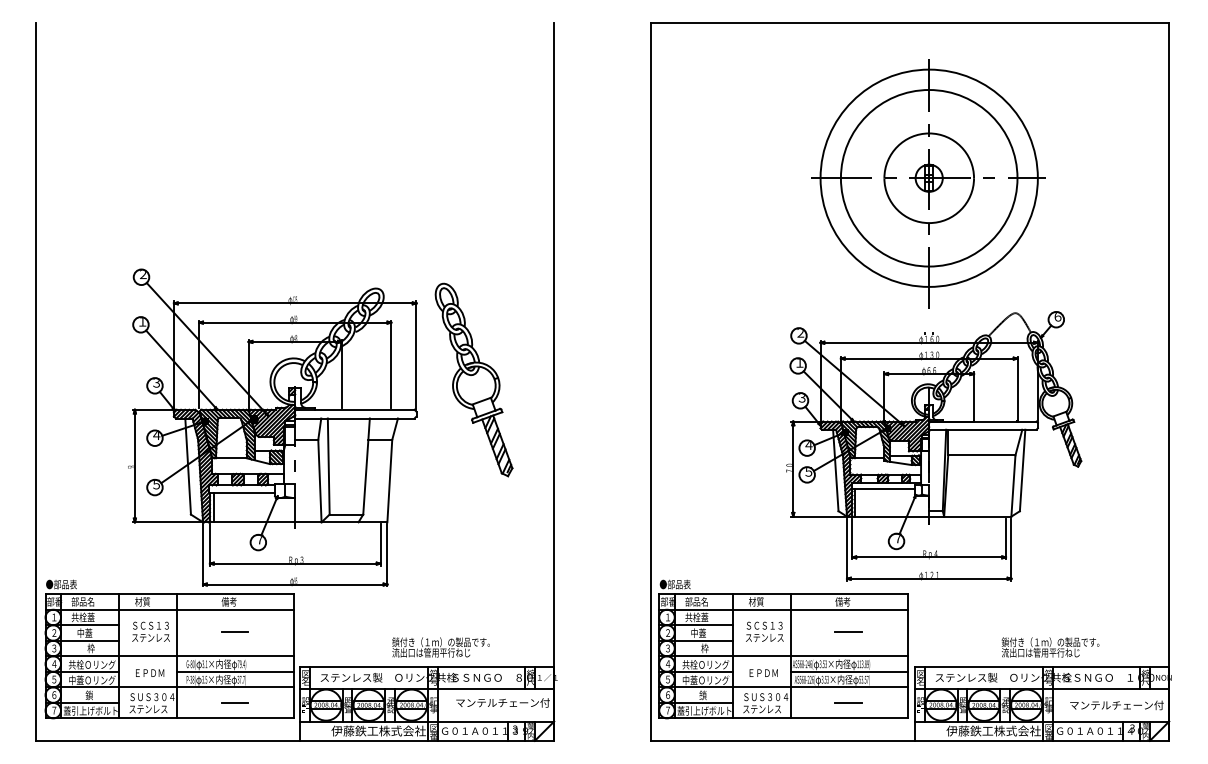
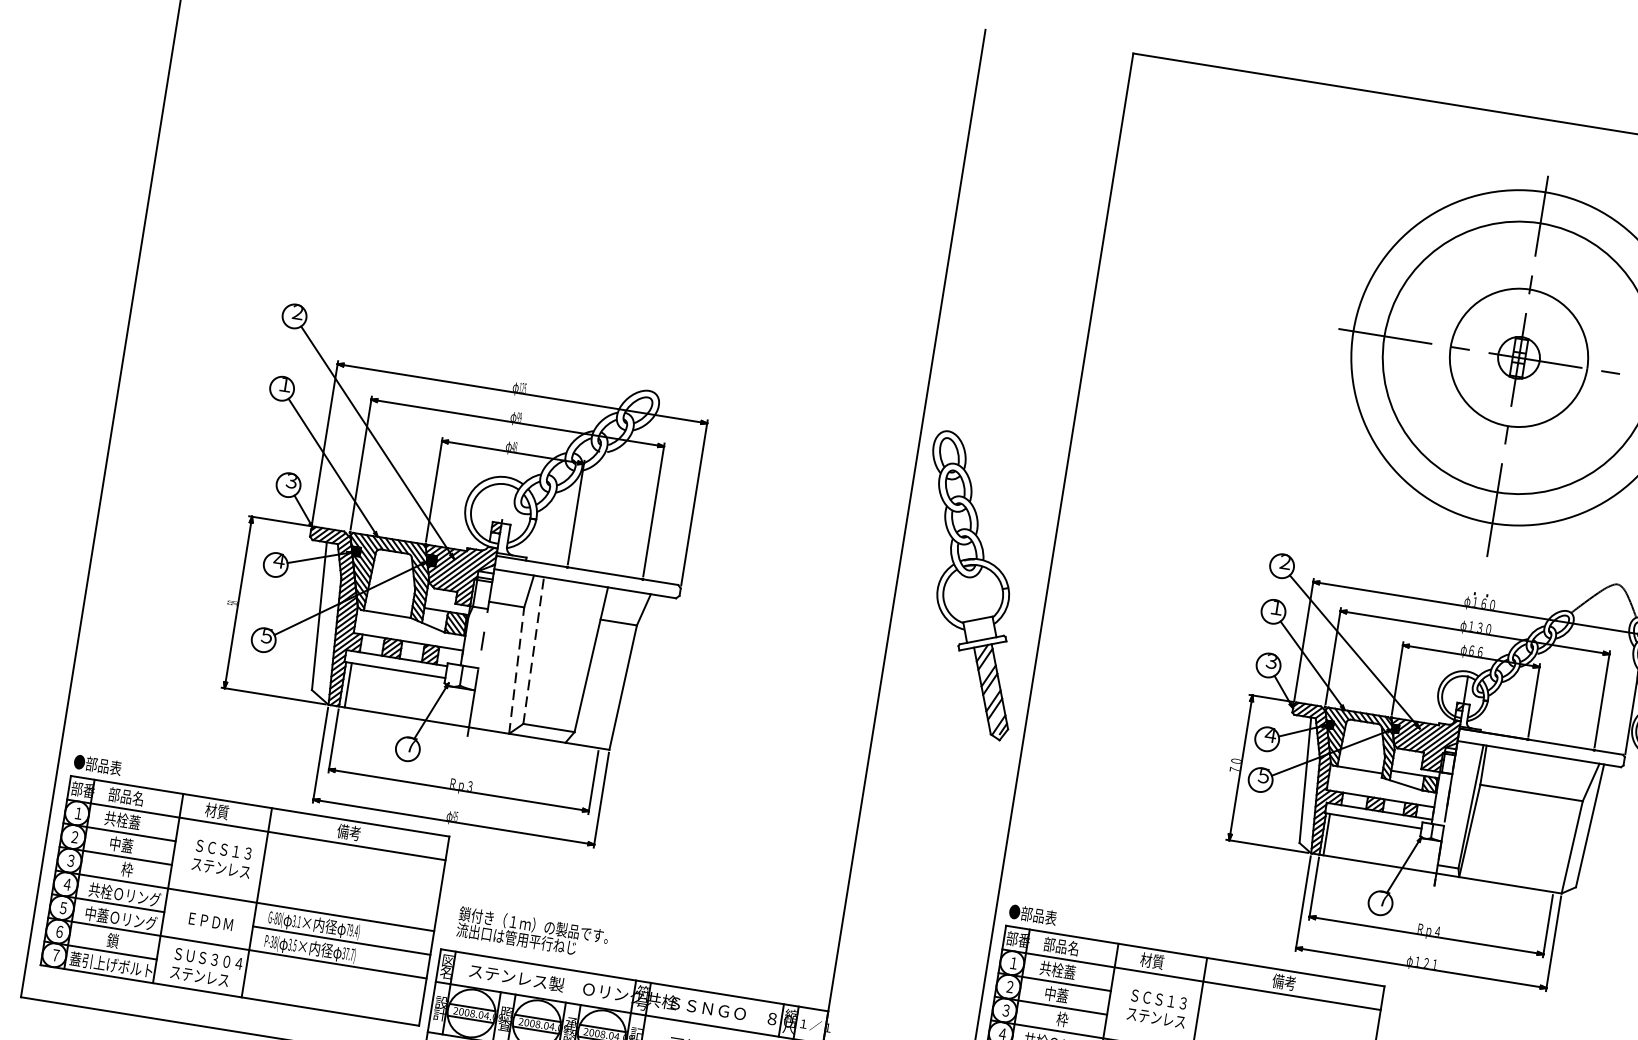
part: (473, 379) -> (970, 584), moved
line: (328, 466) -> (533, 650), solid -> dashed
line: (319, 480) -> (516, 669), solid -> dashed
line: (234, 632) -> (349, 880), removed
line: (848, 632) -> (1285, 1030), removed
text: (440, 647) -> (531, 933), moved
line: (234, 702) -> (332, 987), removed

